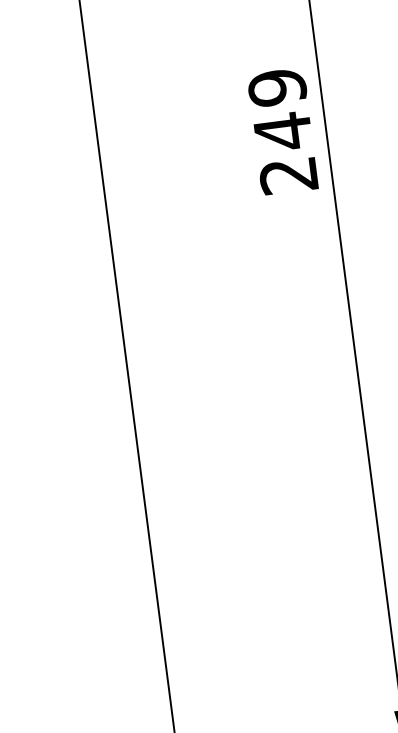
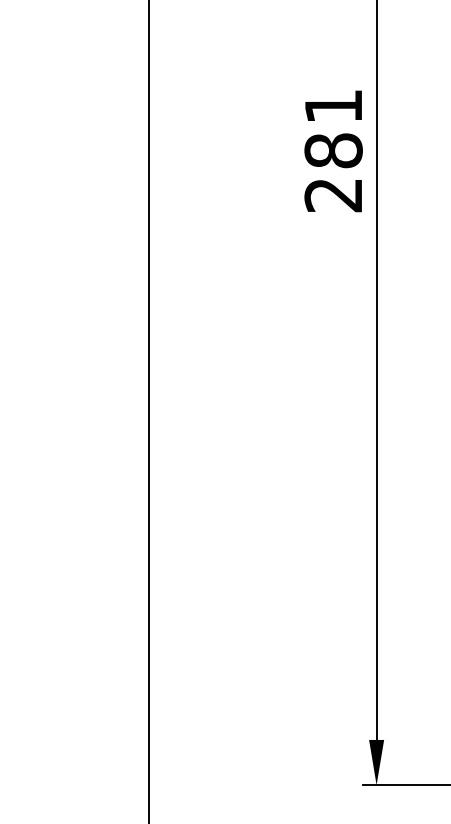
text: (280, 110) -> (333, 129), 249 -> 281

